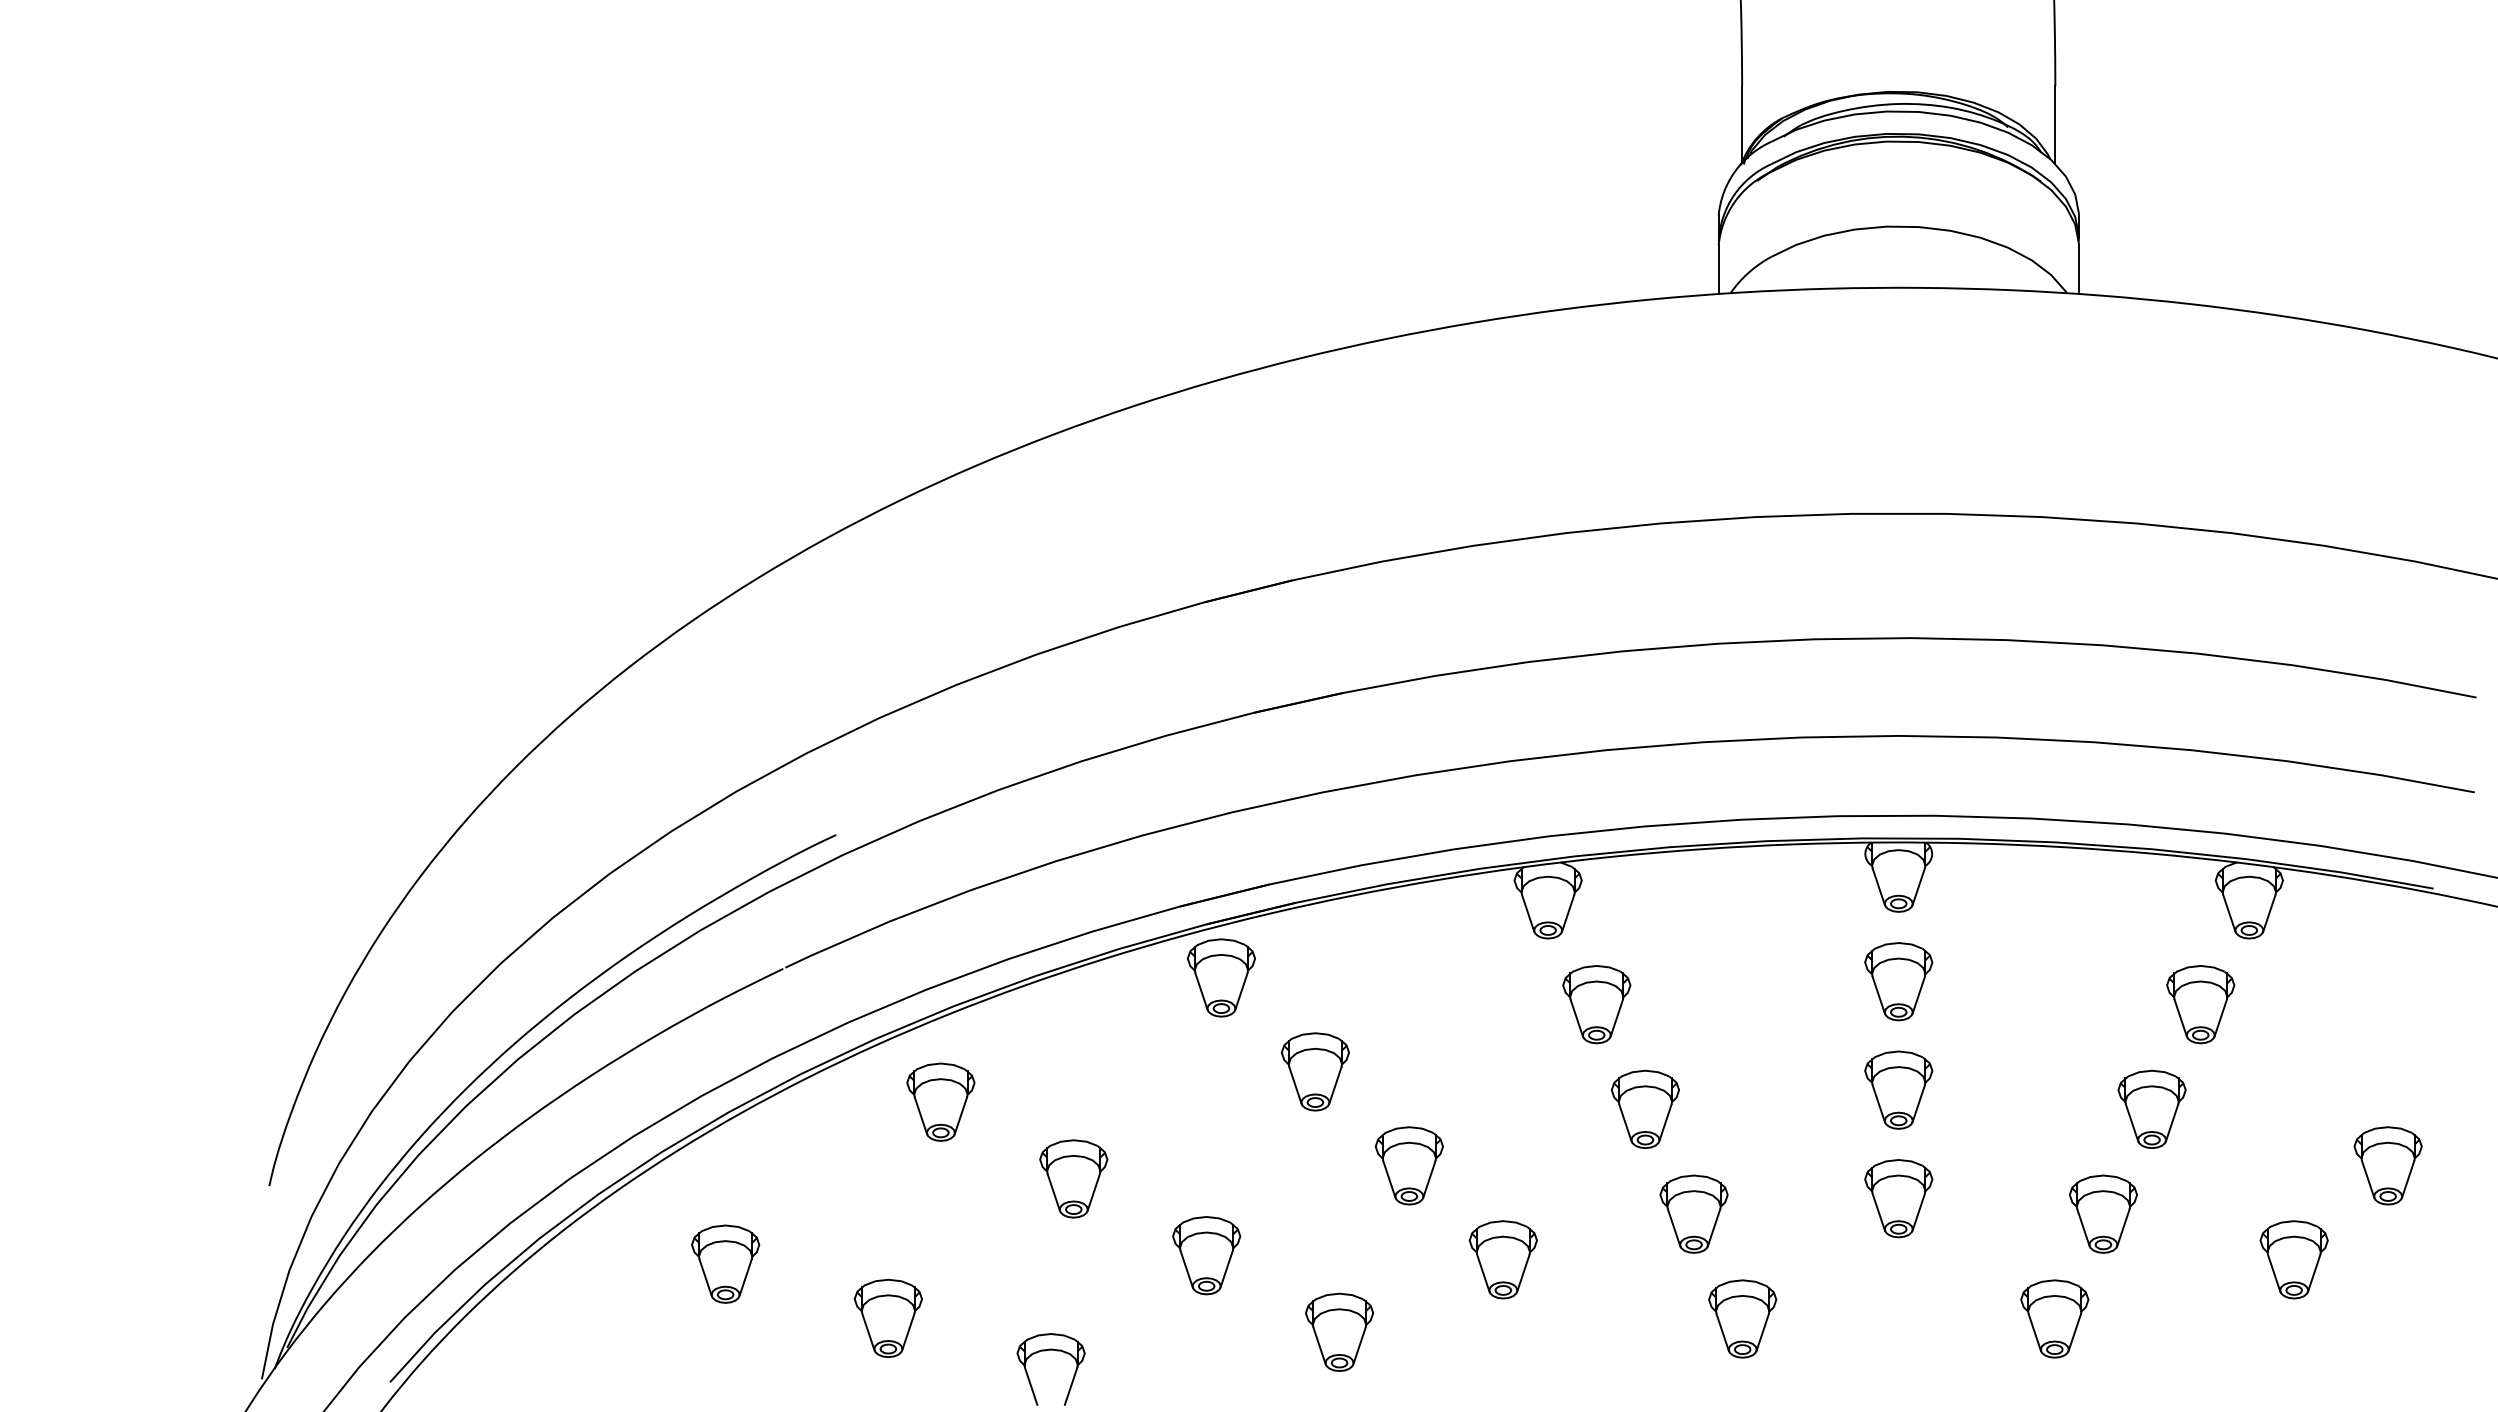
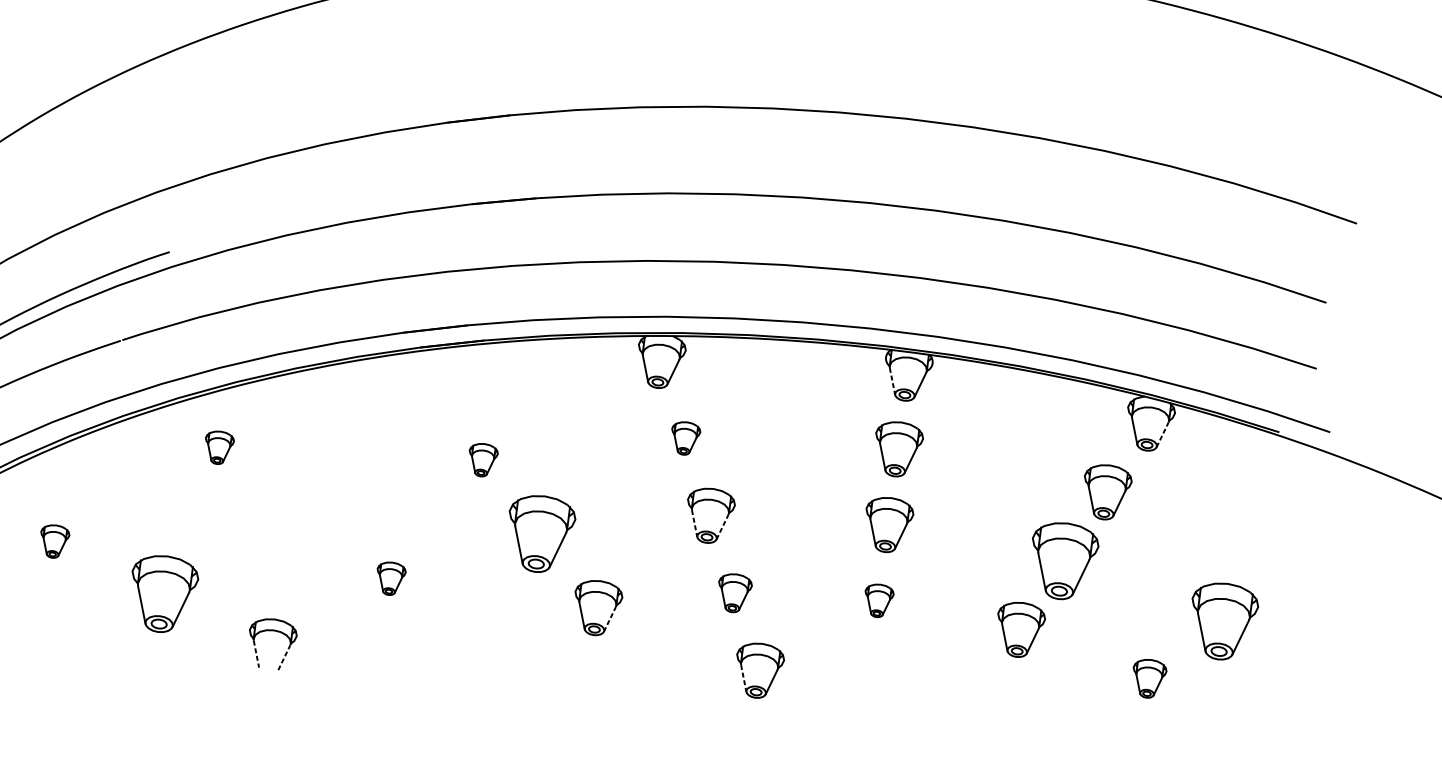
line: (1878, 887) -> (892, 381), solid -> dashed
line: (2269, 913) -> (1162, 434), solid -> dashed
part: (1221, 977) -> (425, 385), removed
part: (1596, 1004) -> (685, 438), size x0.6
part: (1314, 1071) -> (482, 459), size x0.6
part: (940, 1101) -> (218, 447), size x0.6
part: (2151, 1108) -> (1062, 560), size x1.4
line: (1665, 1122) -> (722, 526), solid -> dashed
line: (1625, 1123) -> (694, 523), solid -> dashed
part: (1408, 1165) -> (539, 533), size x1.4
part: (2387, 1165) -> (1222, 621), size x1.4
part: (1073, 1178) -> (304, 512), removed
part: (1898, 1198) -> (878, 600), size x0.6
part: (1693, 1213) -> (734, 592), size x0.7
part: (1206, 1255) -> (390, 578), size x0.6
part: (2293, 1259) -> (1148, 678), size x0.7
part: (725, 1263) -> (54, 541), size x0.6
line: (1523, 1273) -> (610, 619), solid -> dashed
part: (887, 1317) -> (162, 593), size x1.4
part: (2054, 1318) -> (976, 698), removed
part: (1339, 1331) -> (476, 643), removed
line: (1722, 1333) -> (743, 679), solid -> dashed
line: (1071, 1385) -> (284, 657), solid -> dashed
line: (1031, 1386) -> (256, 654), solid -> dashed

